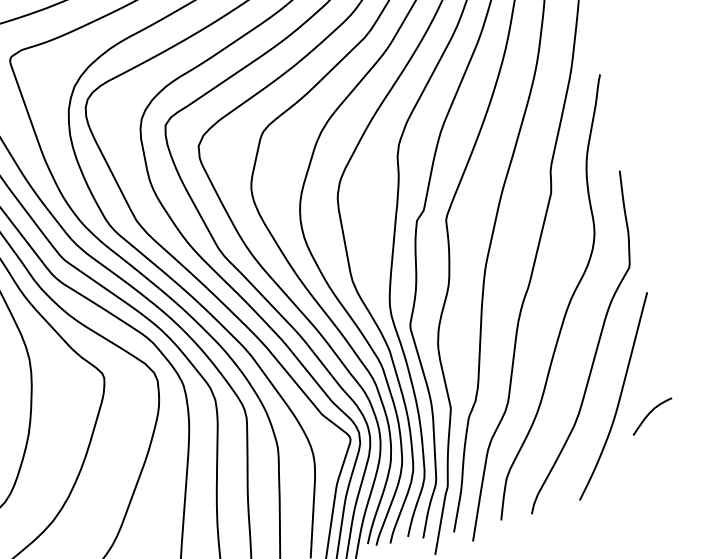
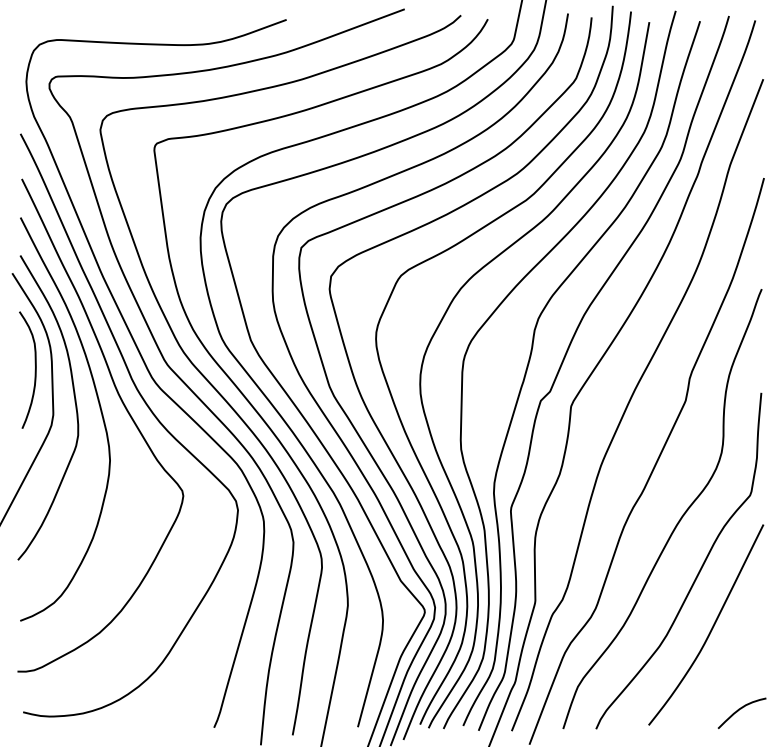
curve: (649, 414) -> (739, 710), moved

